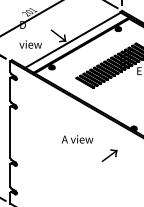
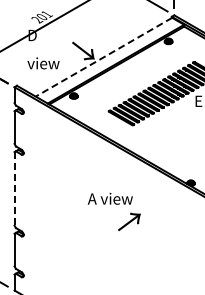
line: (72, 40) -> (103, 57), solid -> dashed
line: (10, 132) -> (14, 188), solid -> dashed
text: (109, 155) -> (129, 221), moved

